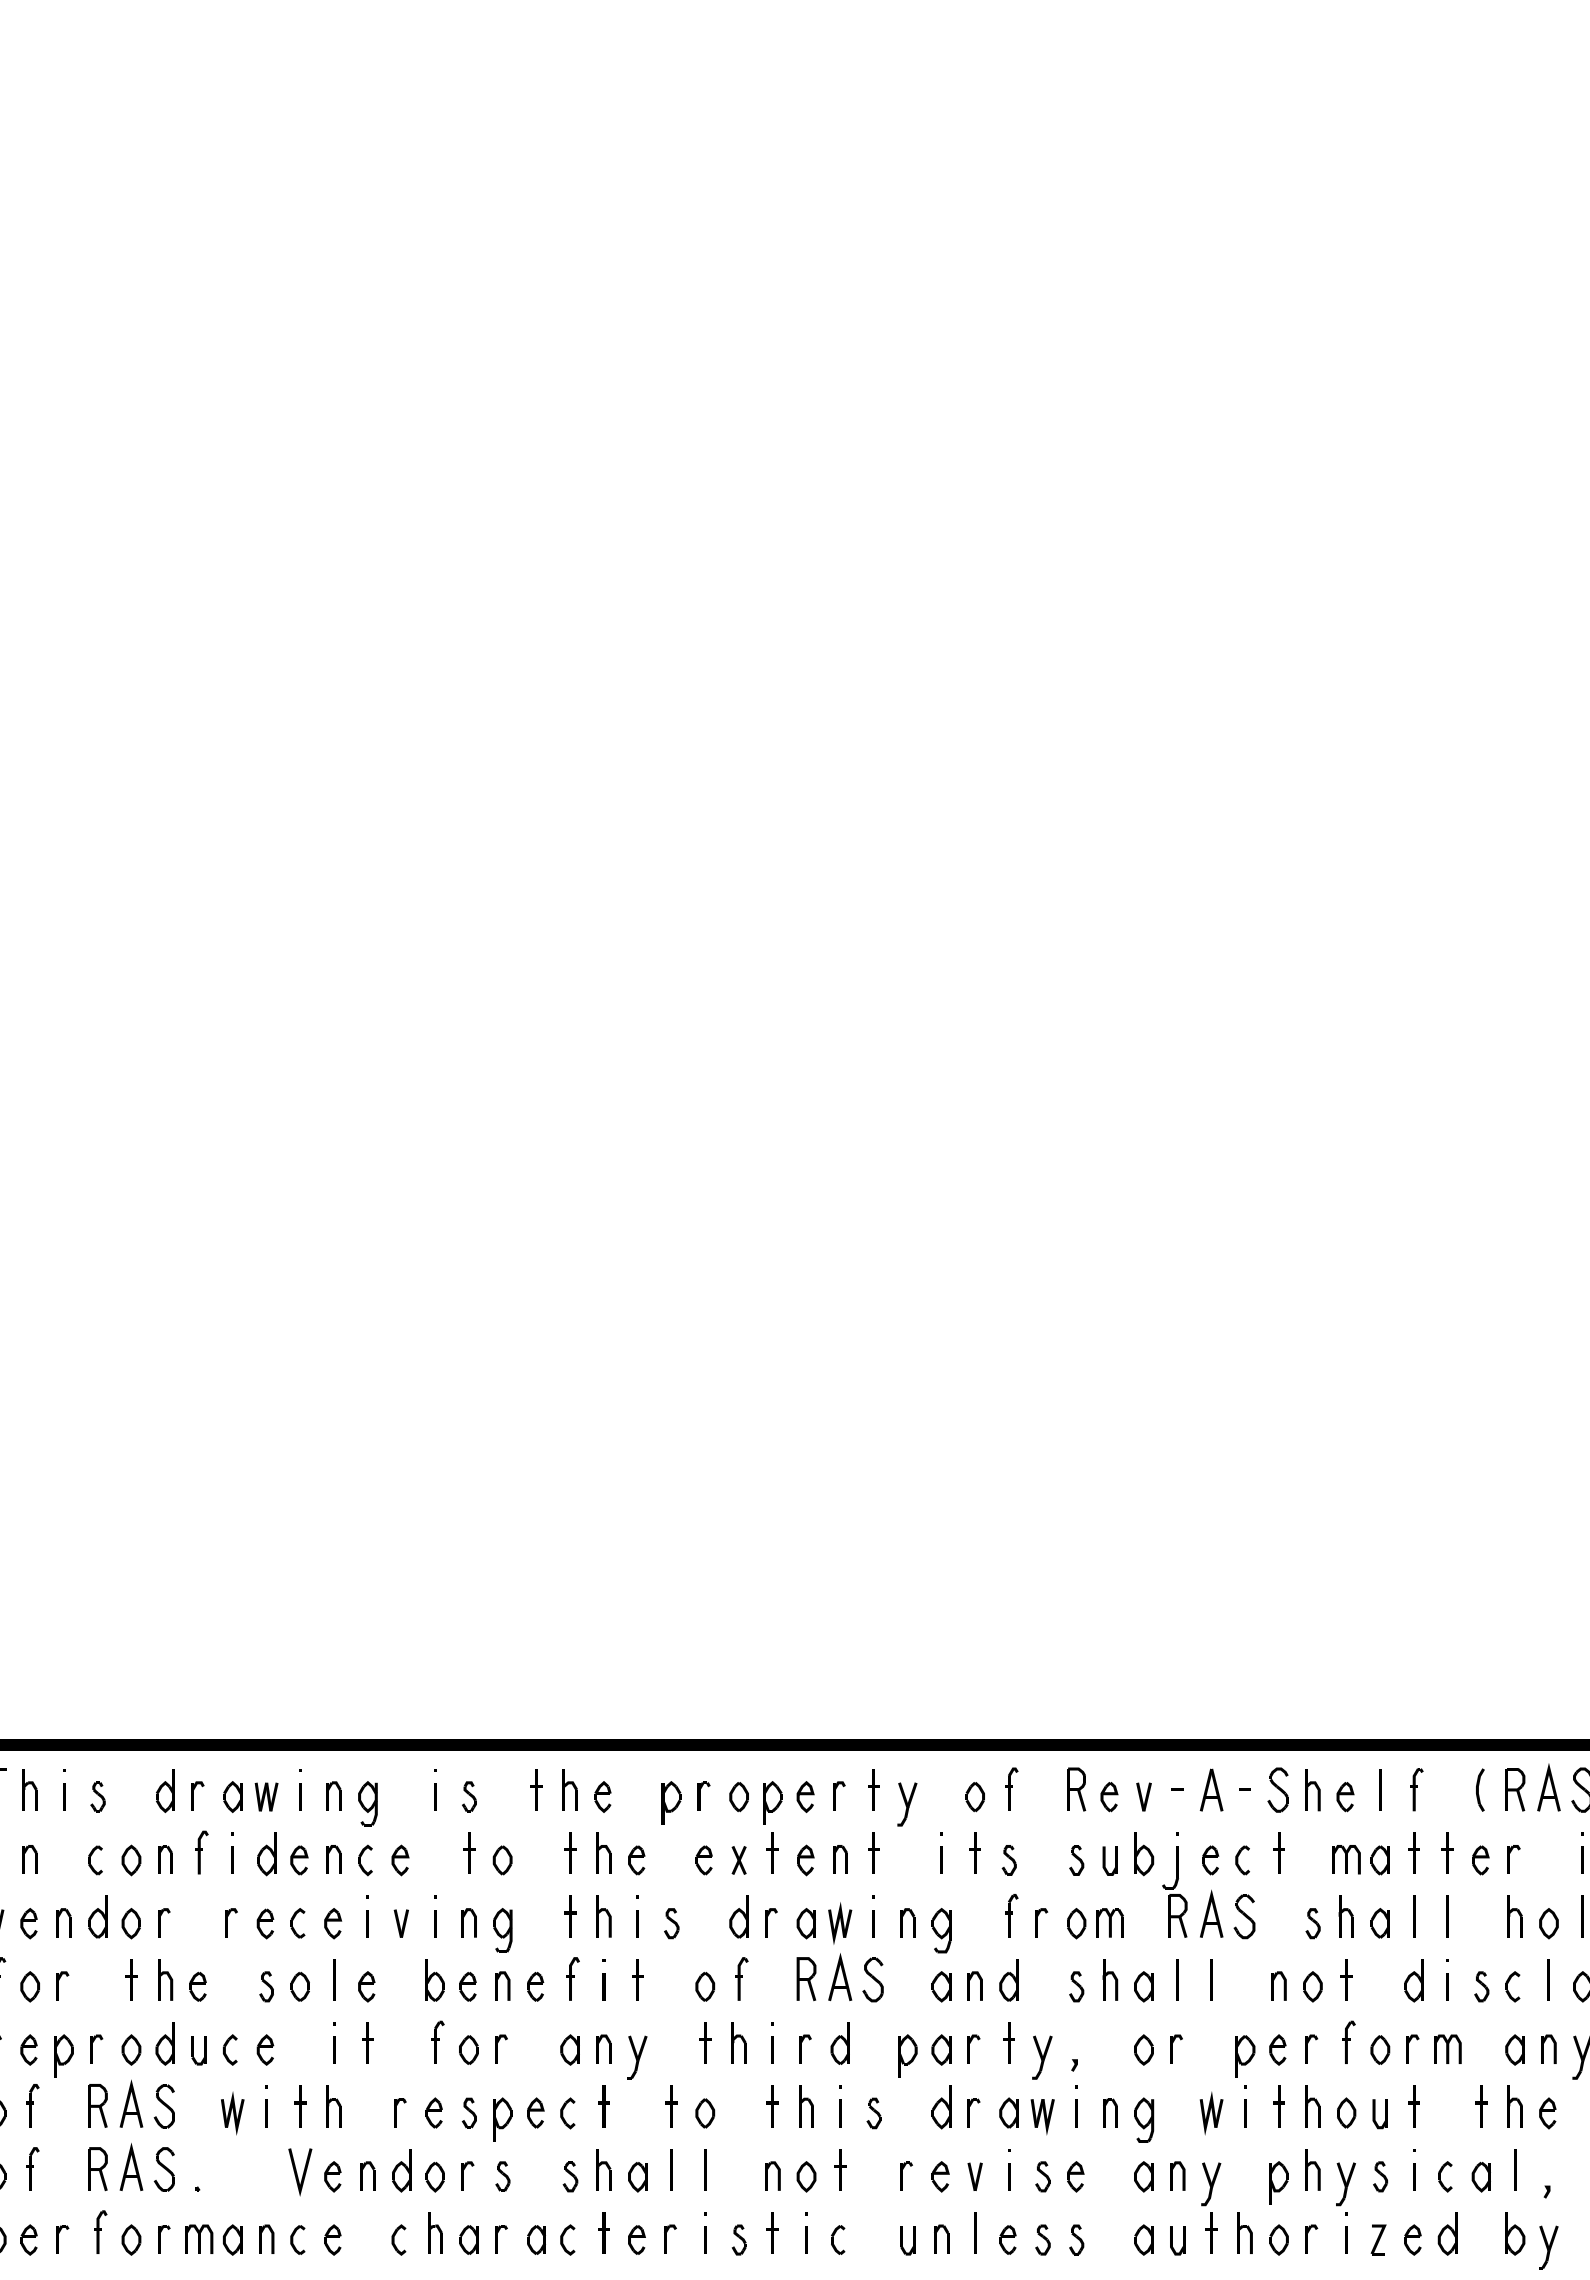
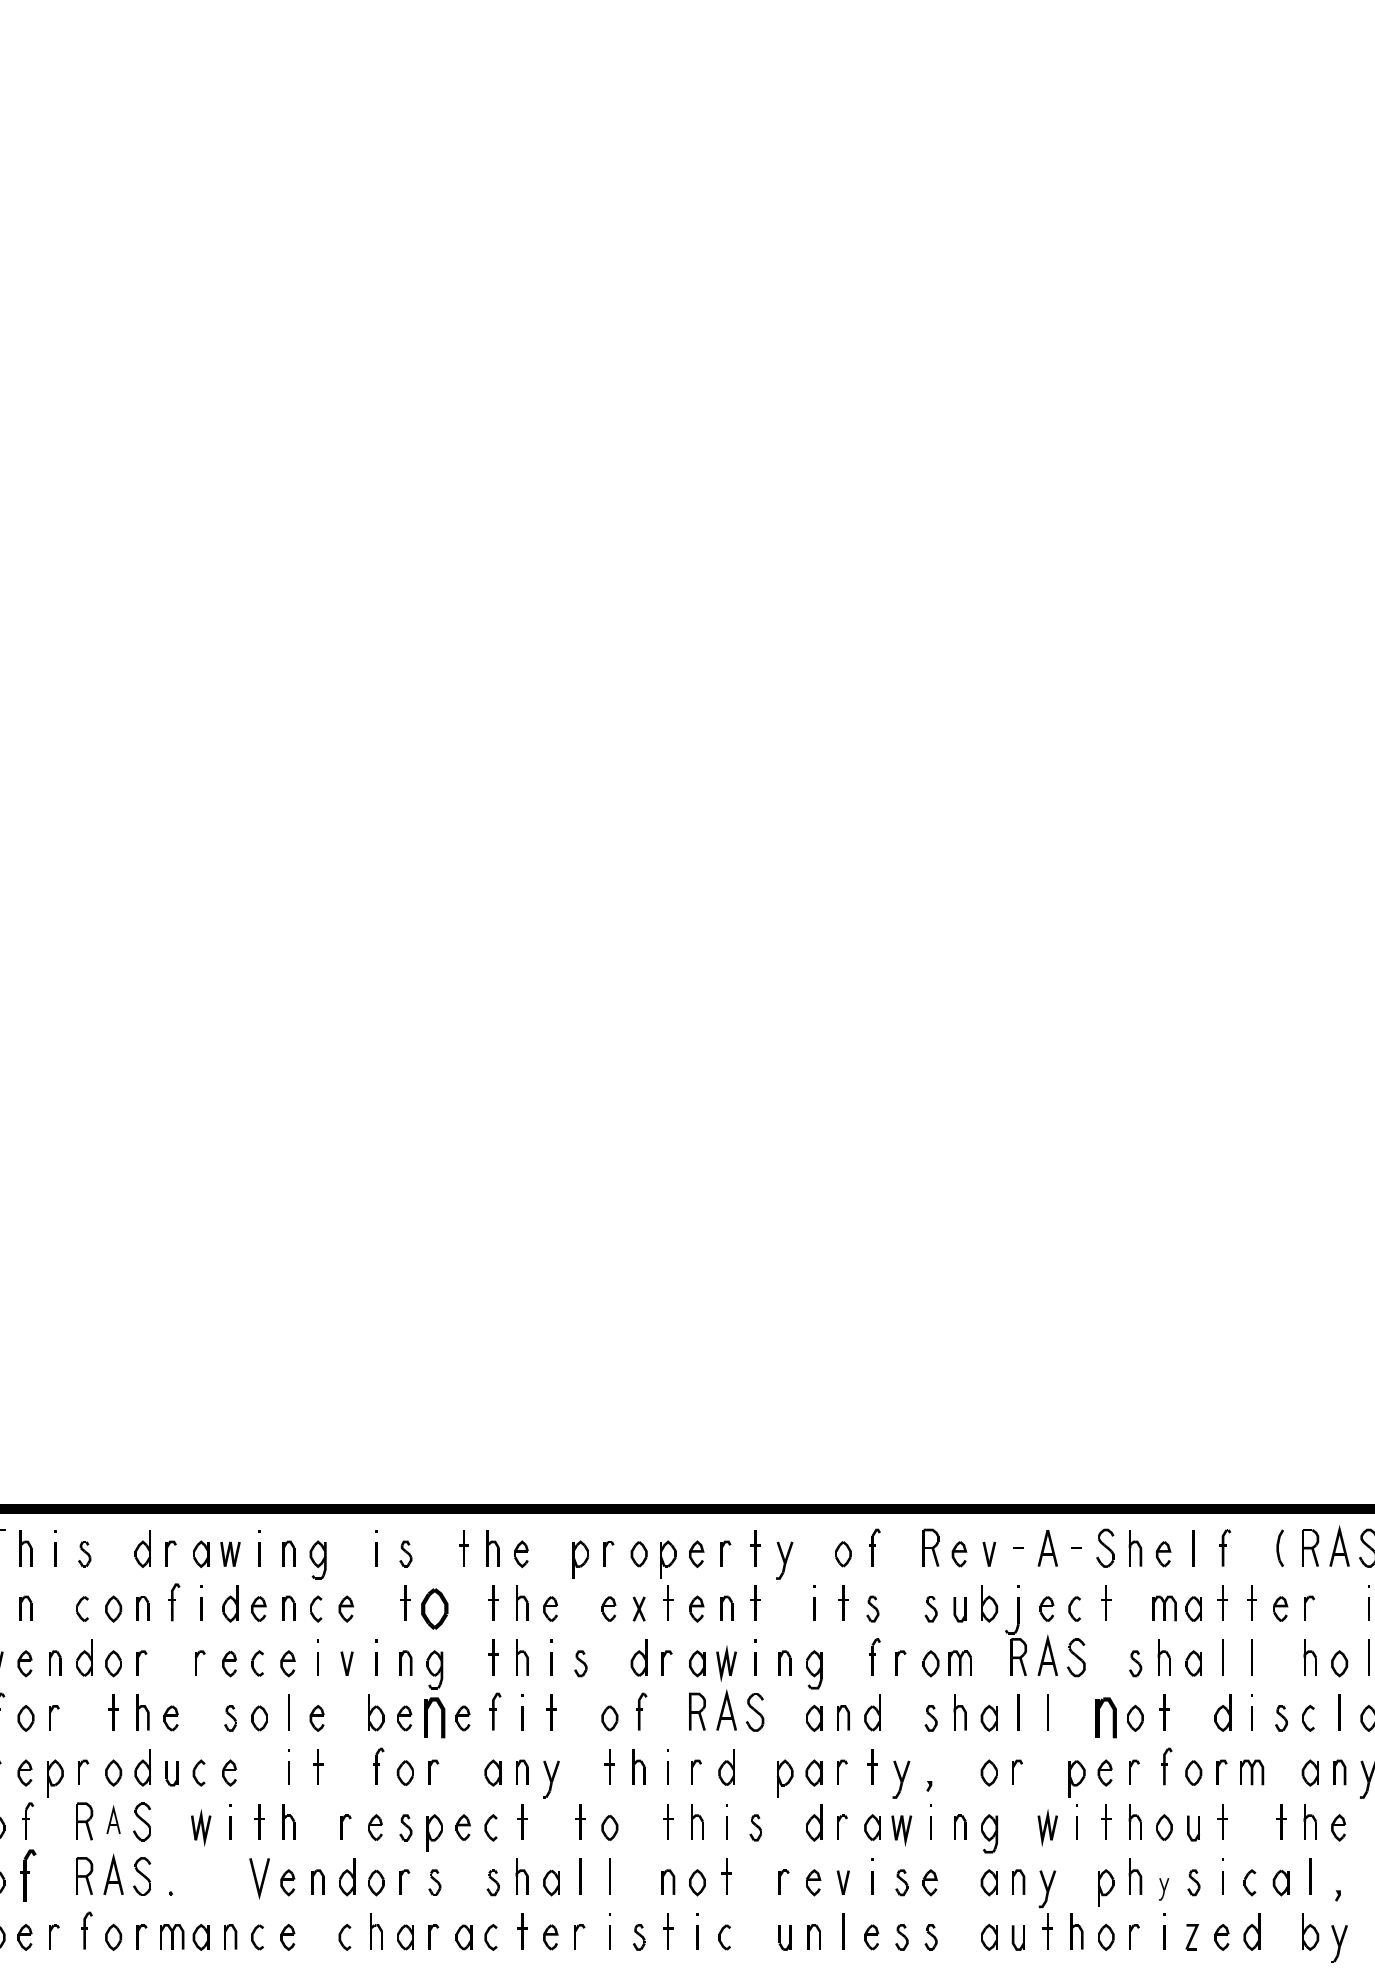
part: (502, 1860) -> (434, 1609), size x1.6
part: (502, 1985) -> (434, 1717), size x1.6
part: (1278, 1985) -> (1105, 1717), size x1.6
part: (131, 2103) -> (113, 1819), size x0.7
part: (32, 2168) -> (28, 1875), size x1.4
part: (1345, 2184) -> (1163, 1889), size x0.6

